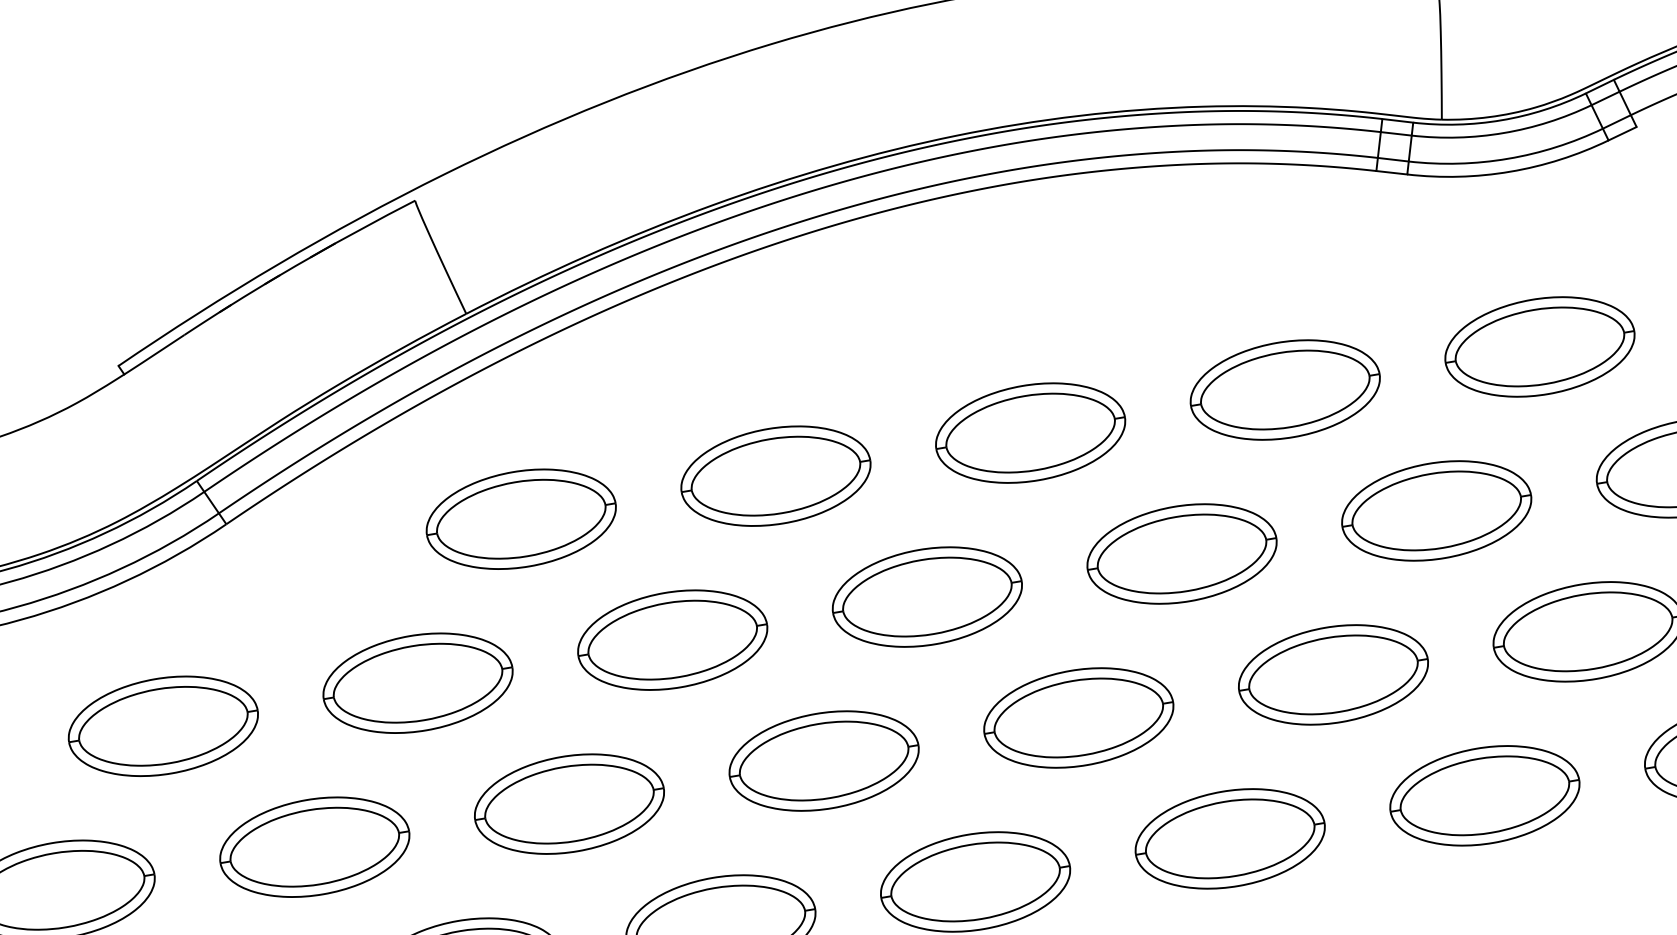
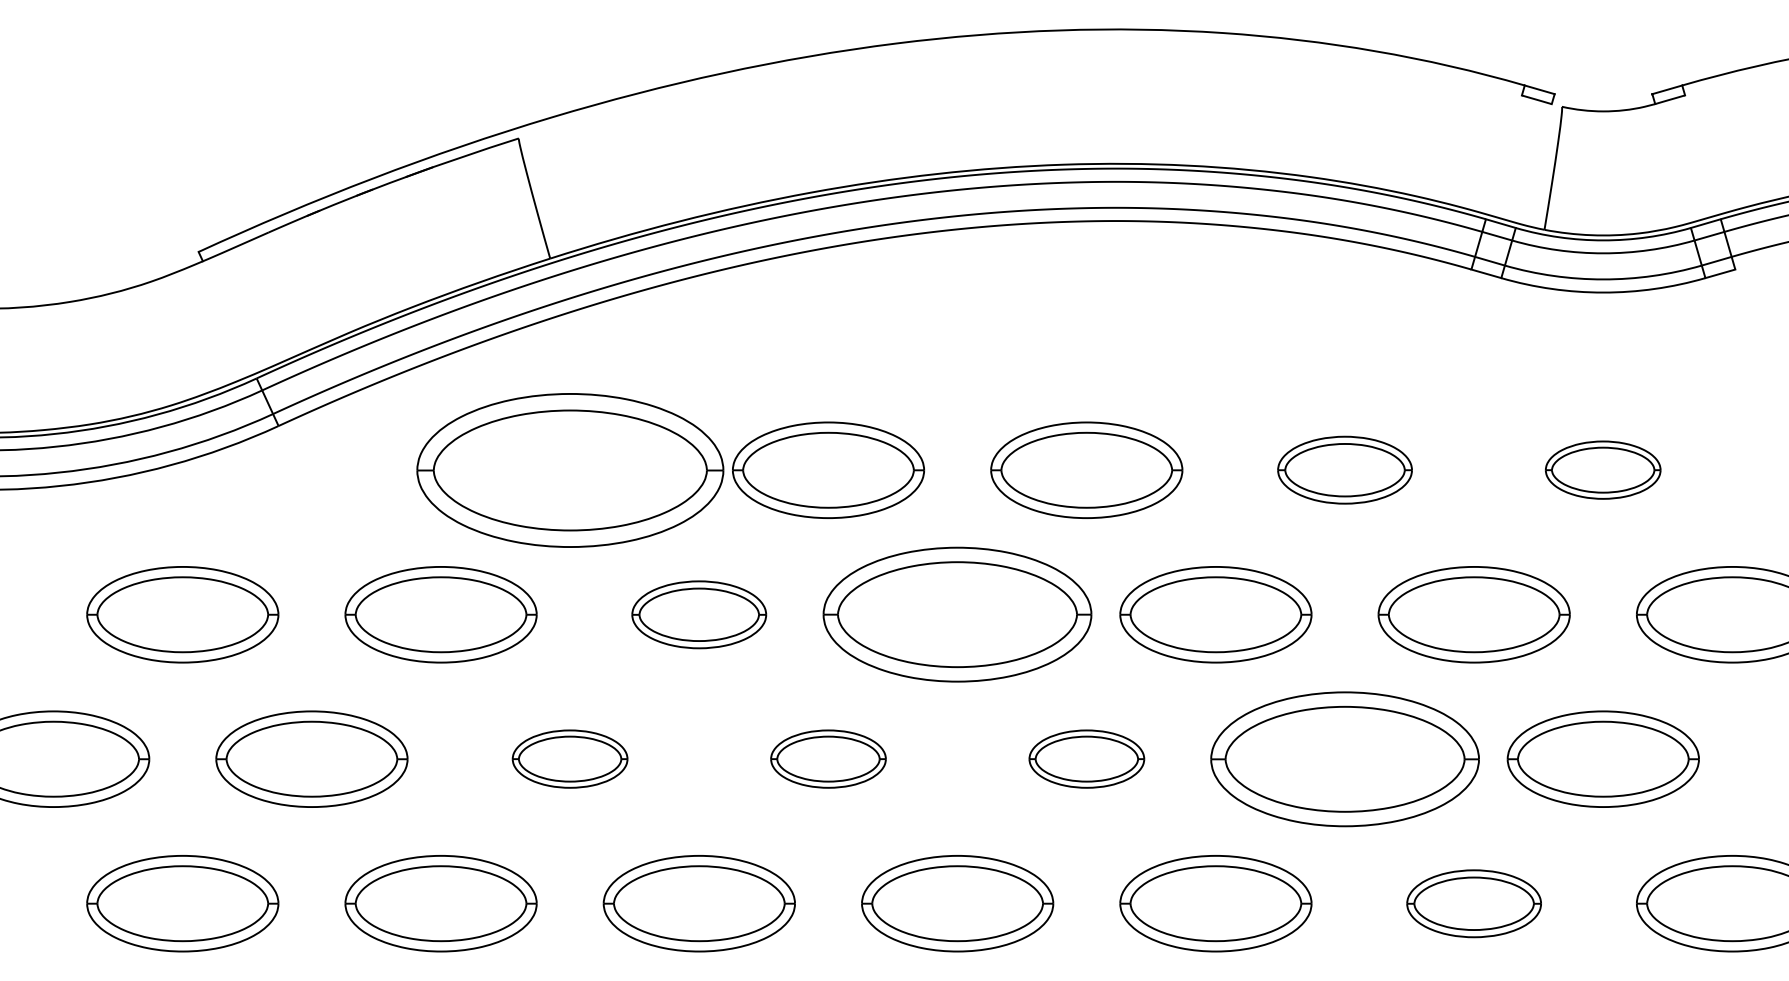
part: (1538, 346) -> (1602, 469), size x0.6
part: (1284, 389) -> (1344, 469), size x0.7
part: (520, 518) -> (569, 469), size x1.6
part: (927, 596) -> (957, 614), size x1.4
part: (671, 640) -> (698, 614), size x0.7
part: (1332, 674) -> (1344, 758), size x1.4
part: (1078, 717) -> (1086, 758), size x0.6
part: (824, 760) -> (828, 758), size x0.6
part: (1484, 795) -> (1473, 903), size x0.7
part: (568, 803) -> (569, 758), size x0.6

